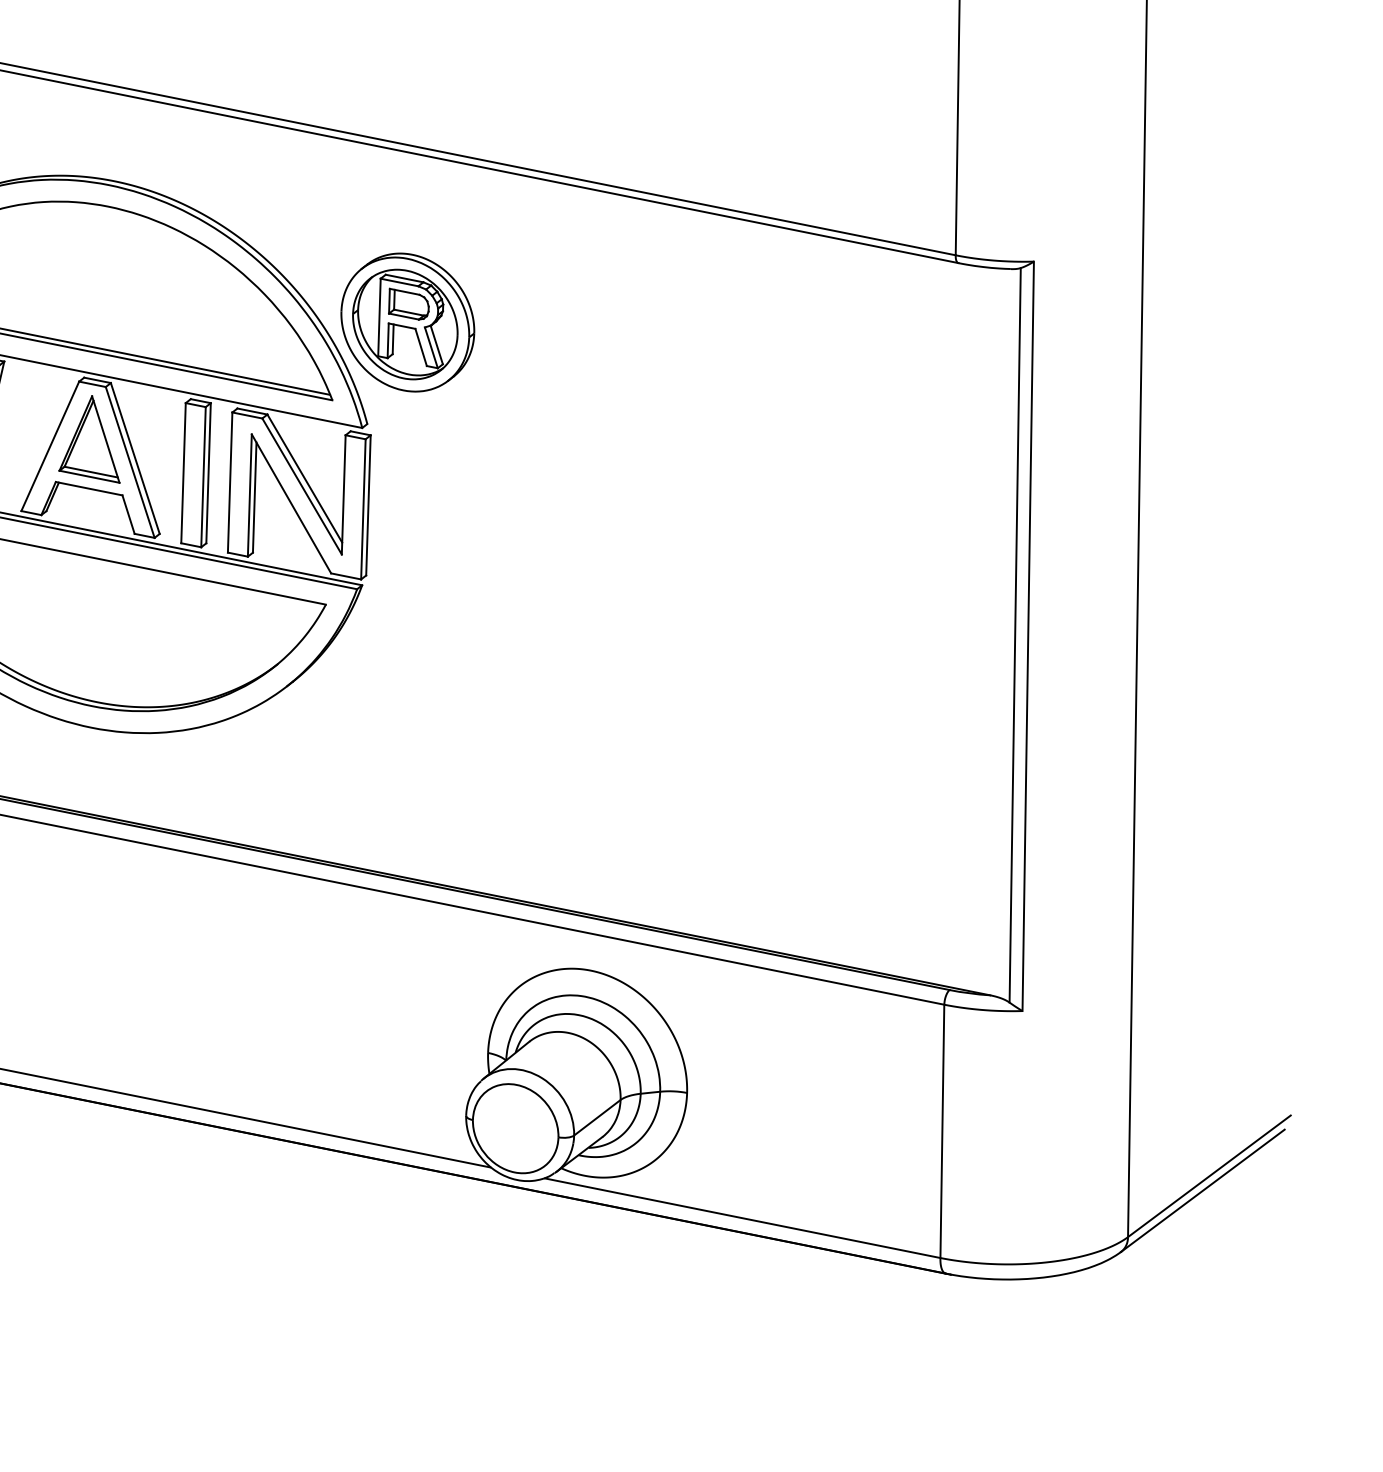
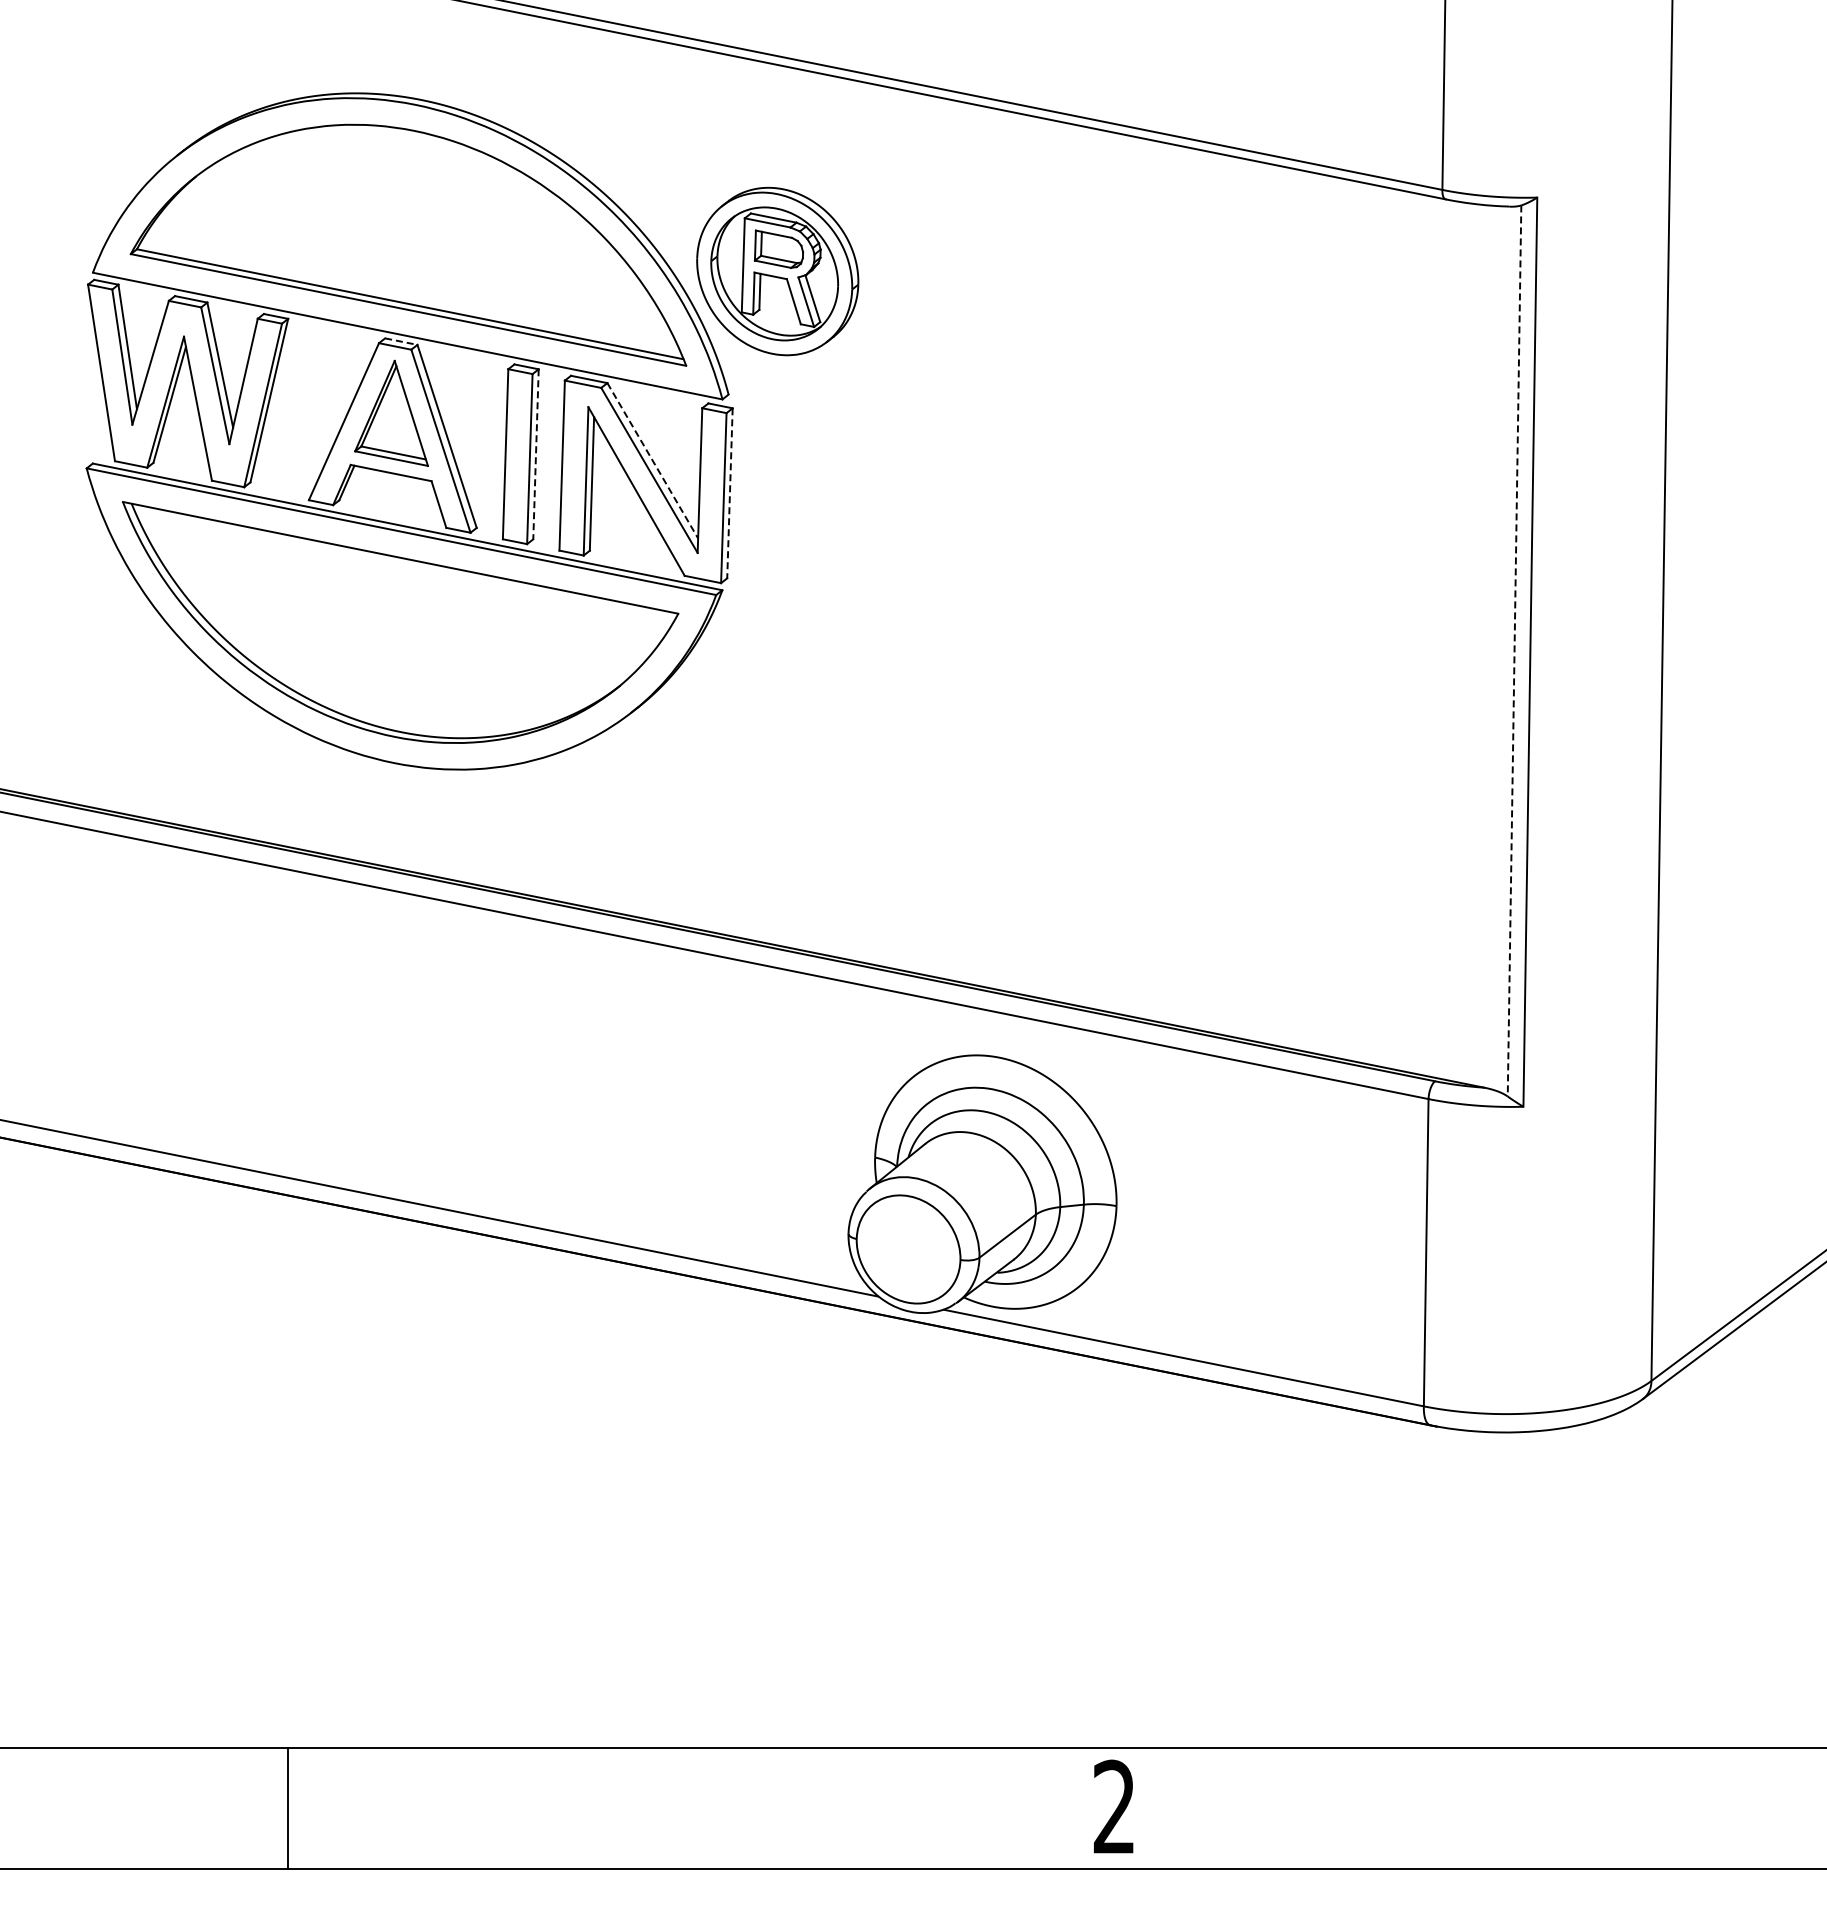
line: (97, 380) -> (401, 341), solid -> dashed
line: (208, 473) -> (535, 454), solid -> dashed
line: (304, 478) -> (652, 460), solid -> dashed
line: (368, 505) -> (729, 493), solid -> dashed
line: (1015, 634) -> (1514, 650), solid -> dashed

